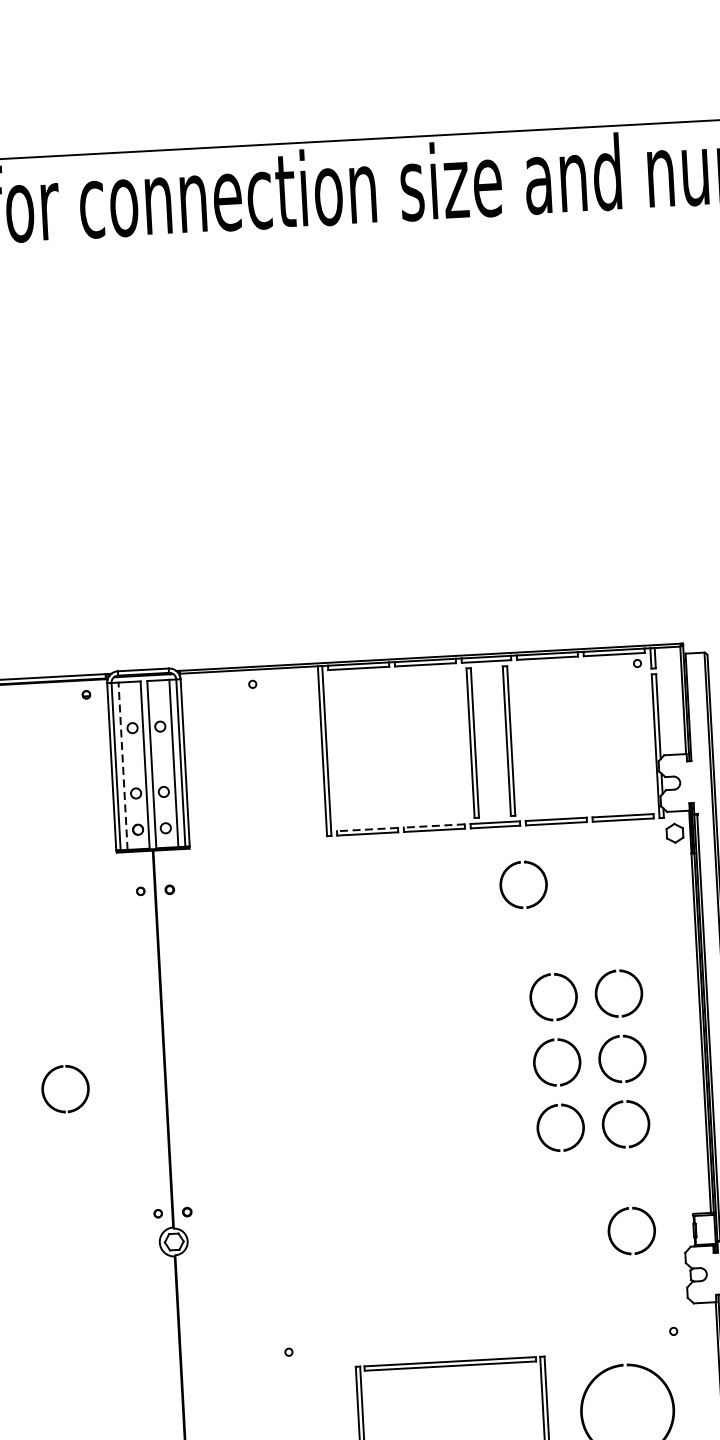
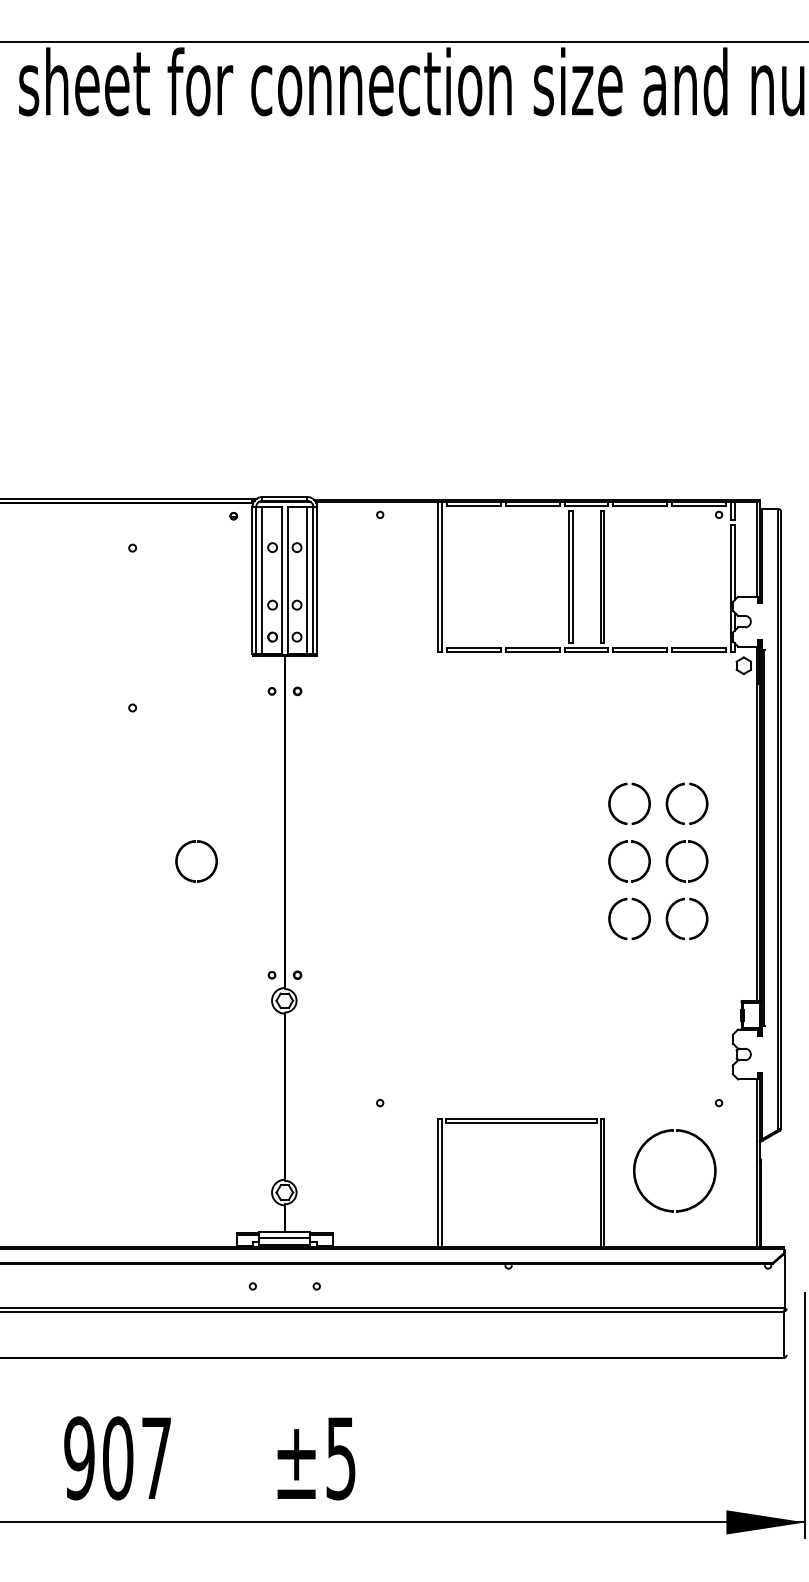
line: (123, 766) -> (262, 580), dashed -> solid
line: (433, 825) -> (532, 647), dashed -> solid
line: (367, 829) -> (474, 647), dashed -> solid
part: (519, 864) -> (605, 685), removed
part: (617, 1215) -> (675, 998), removed

